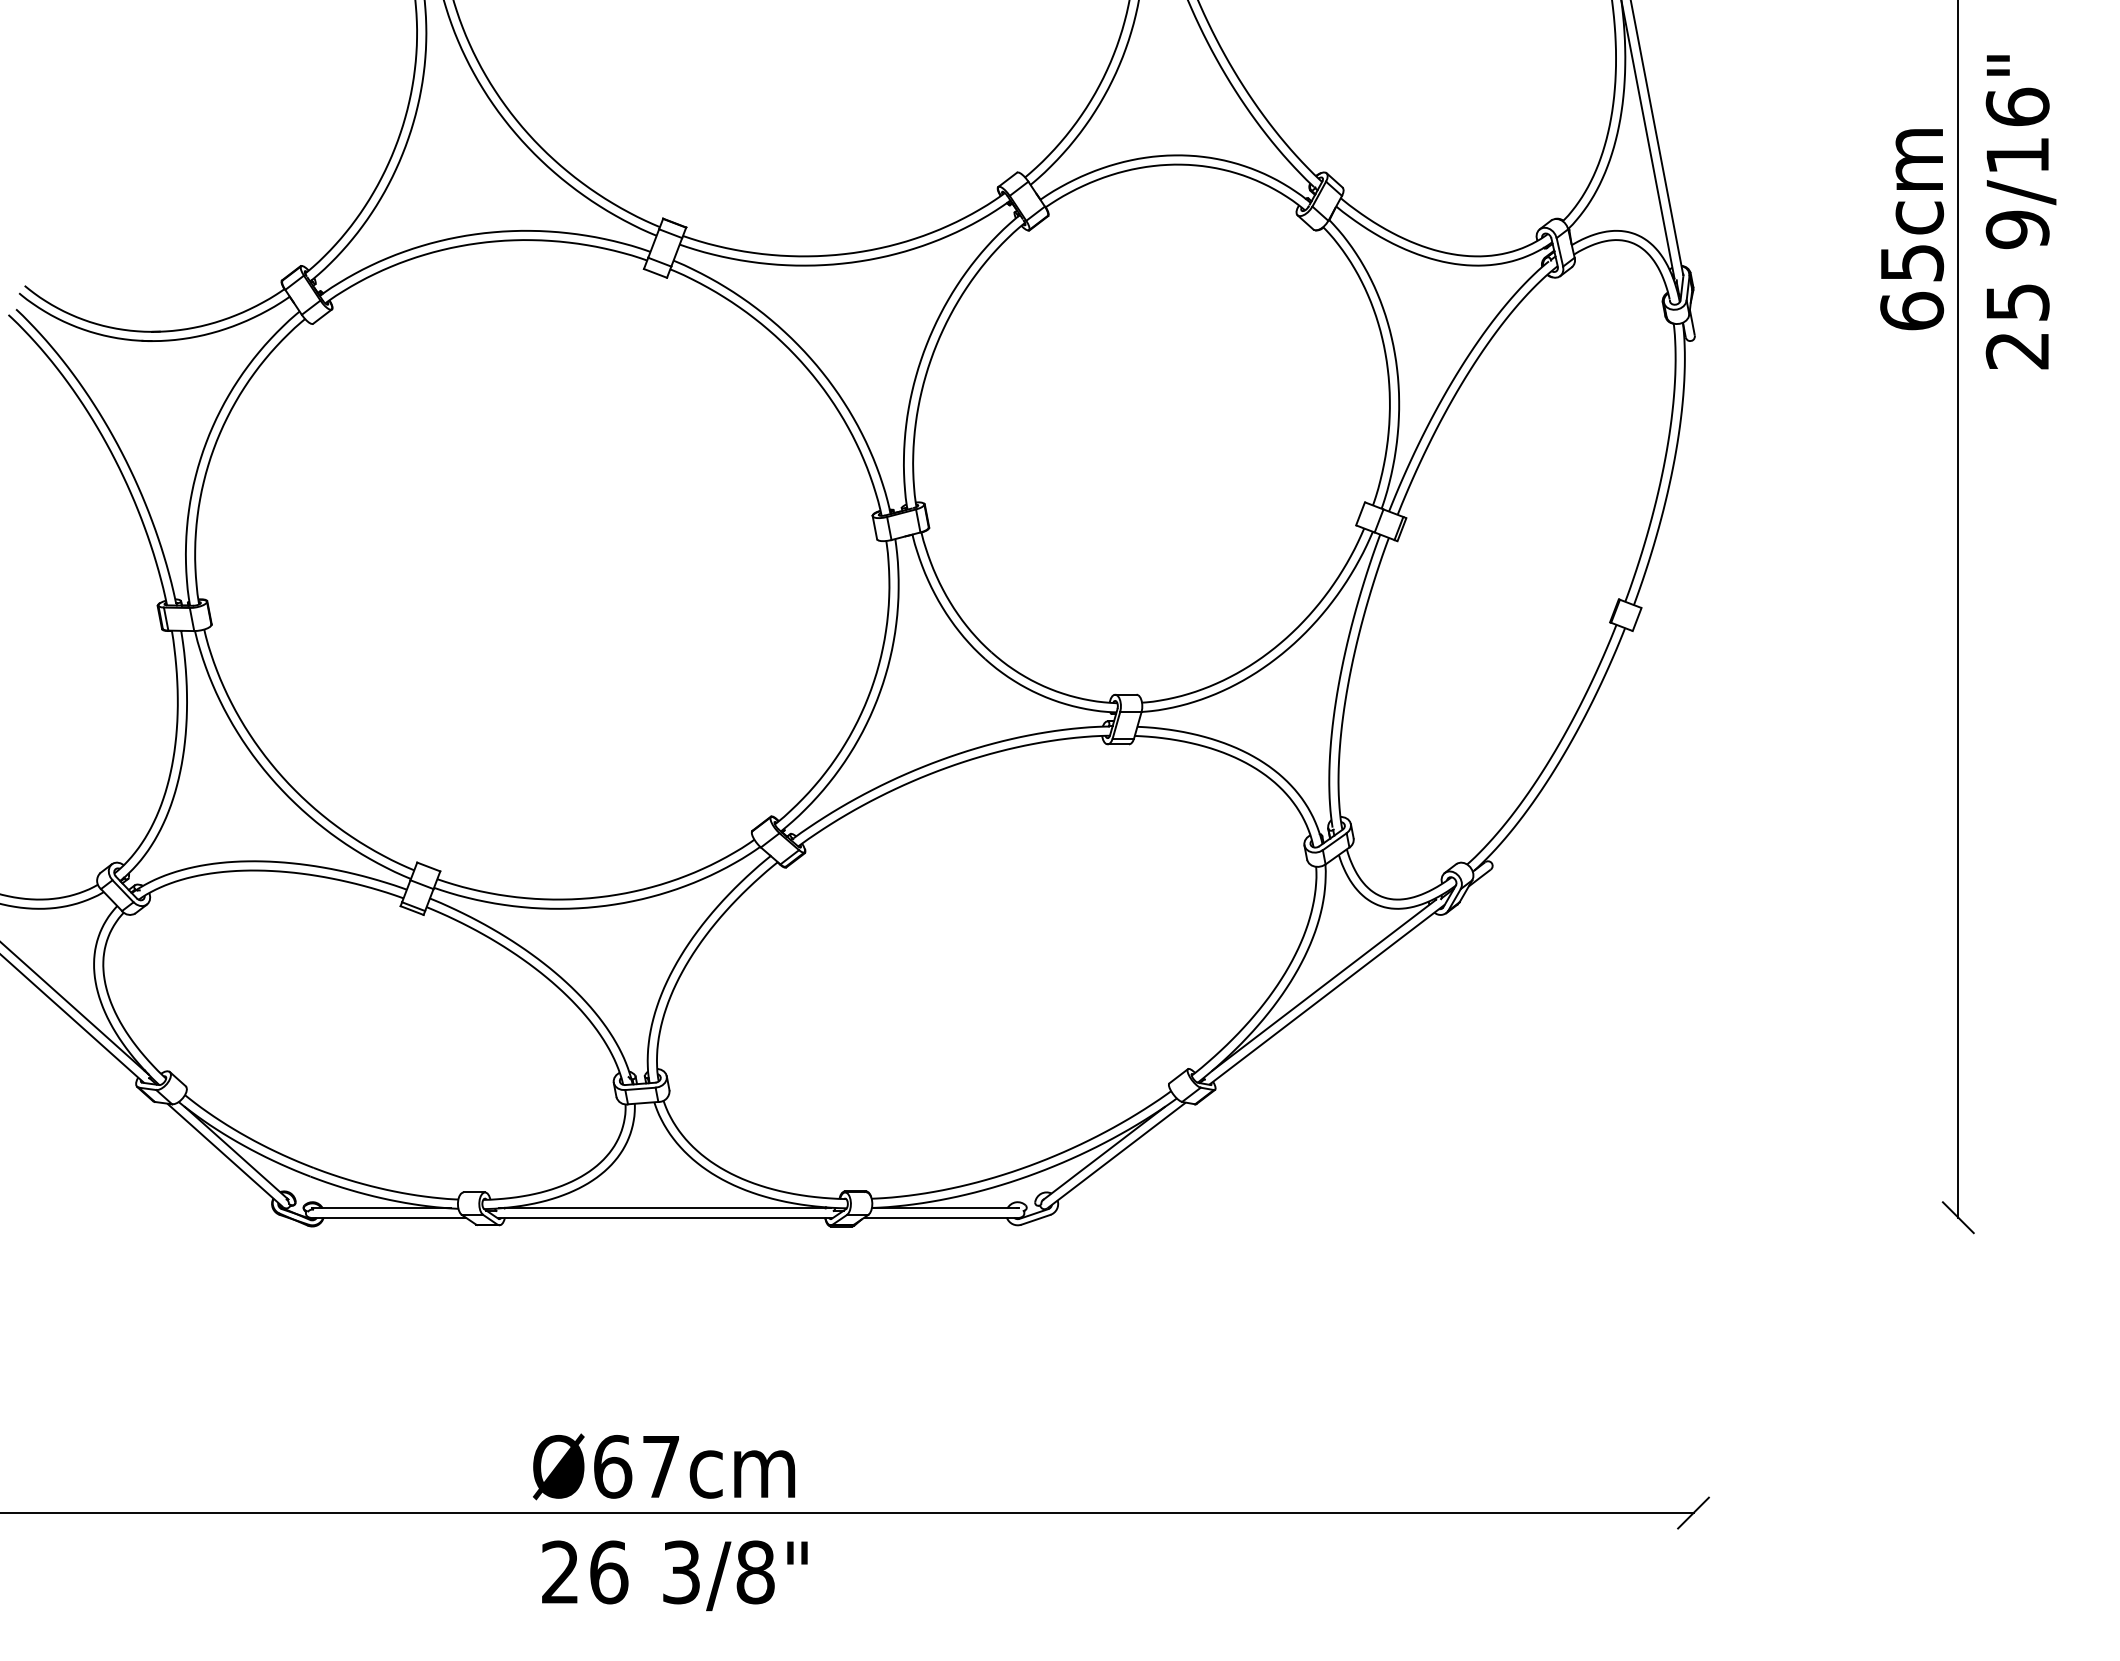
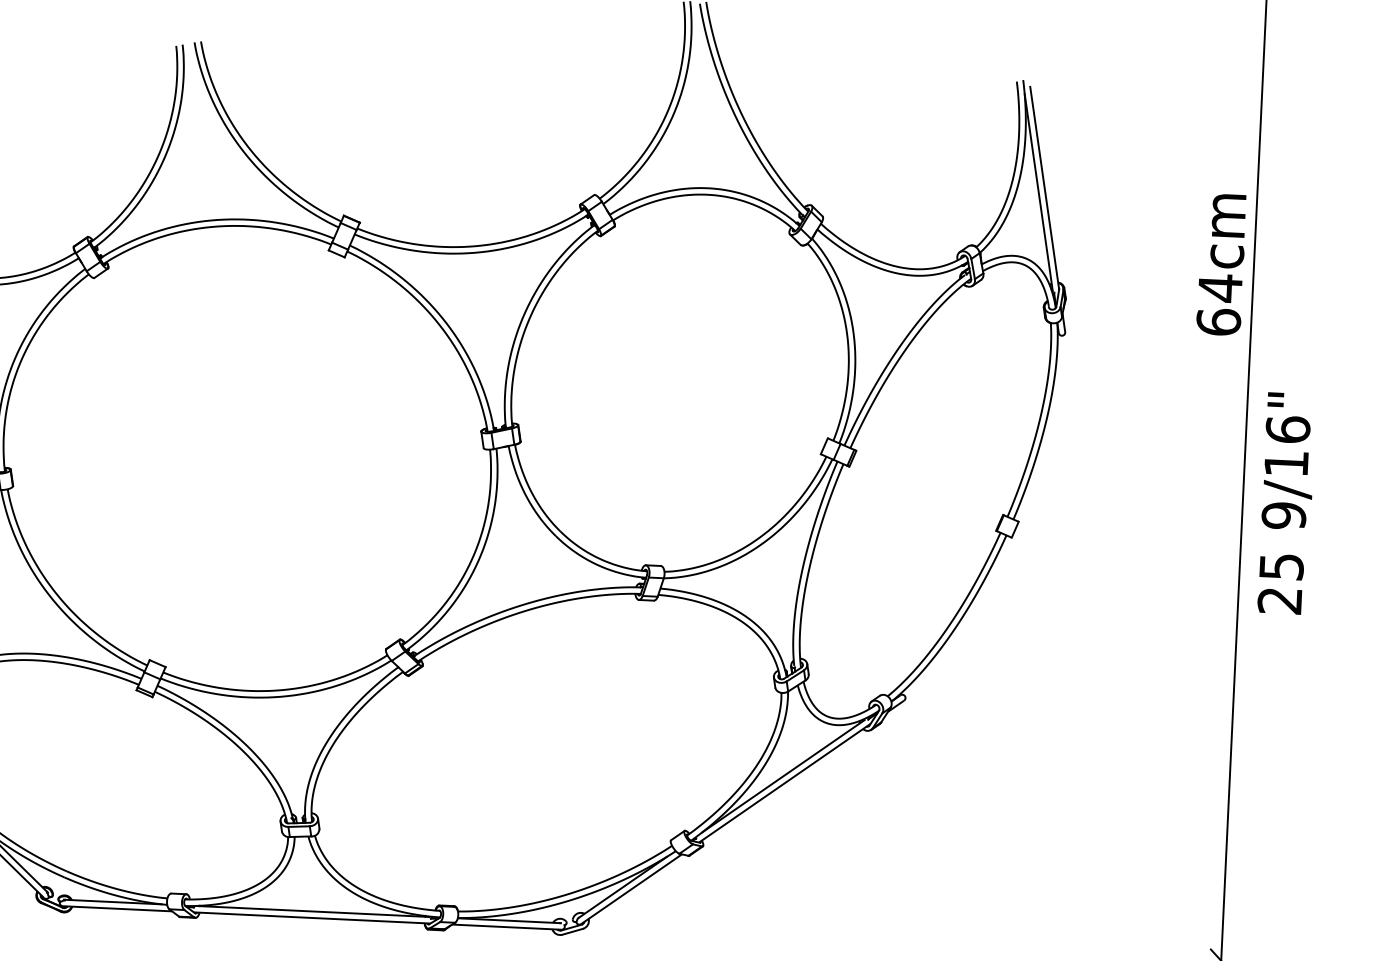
text: (2020, 212) -> (1286, 503), moved
text: (1912, 263) -> (1220, 288), 65cm -> 64cm

